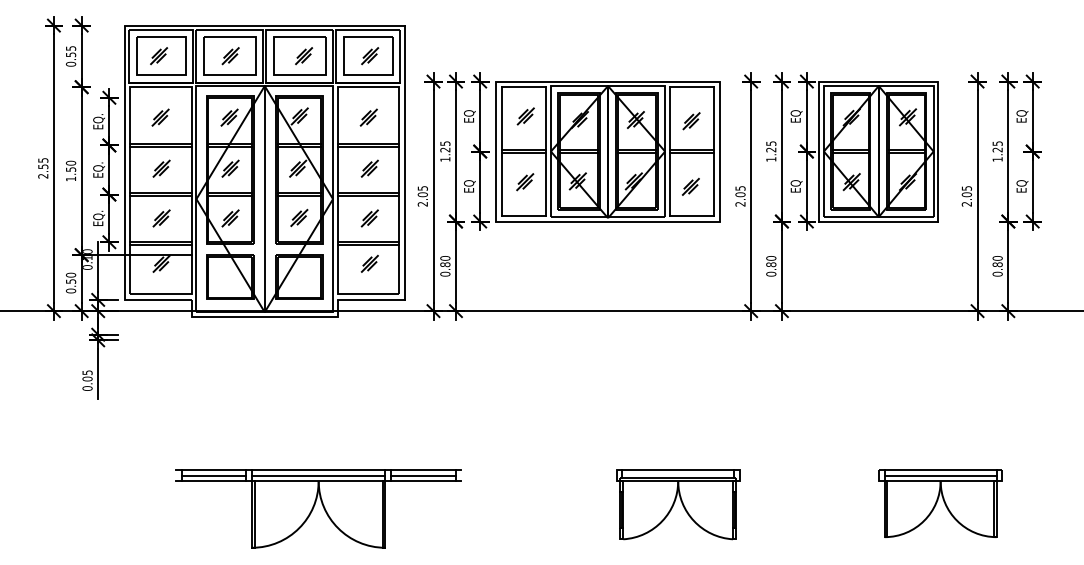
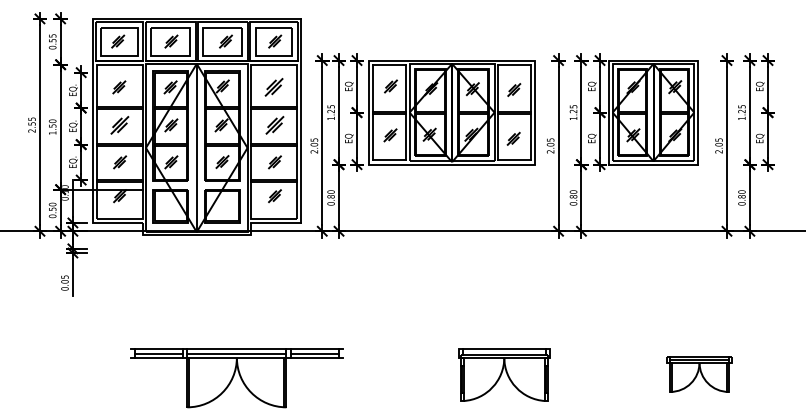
part: (369, 117) -> (274, 87), size x1.4
part: (162, 168) -> (120, 125), size x1.4
part: (369, 168) -> (274, 125), size x1.4
part: (940, 503) -> (699, 374), size x0.7

